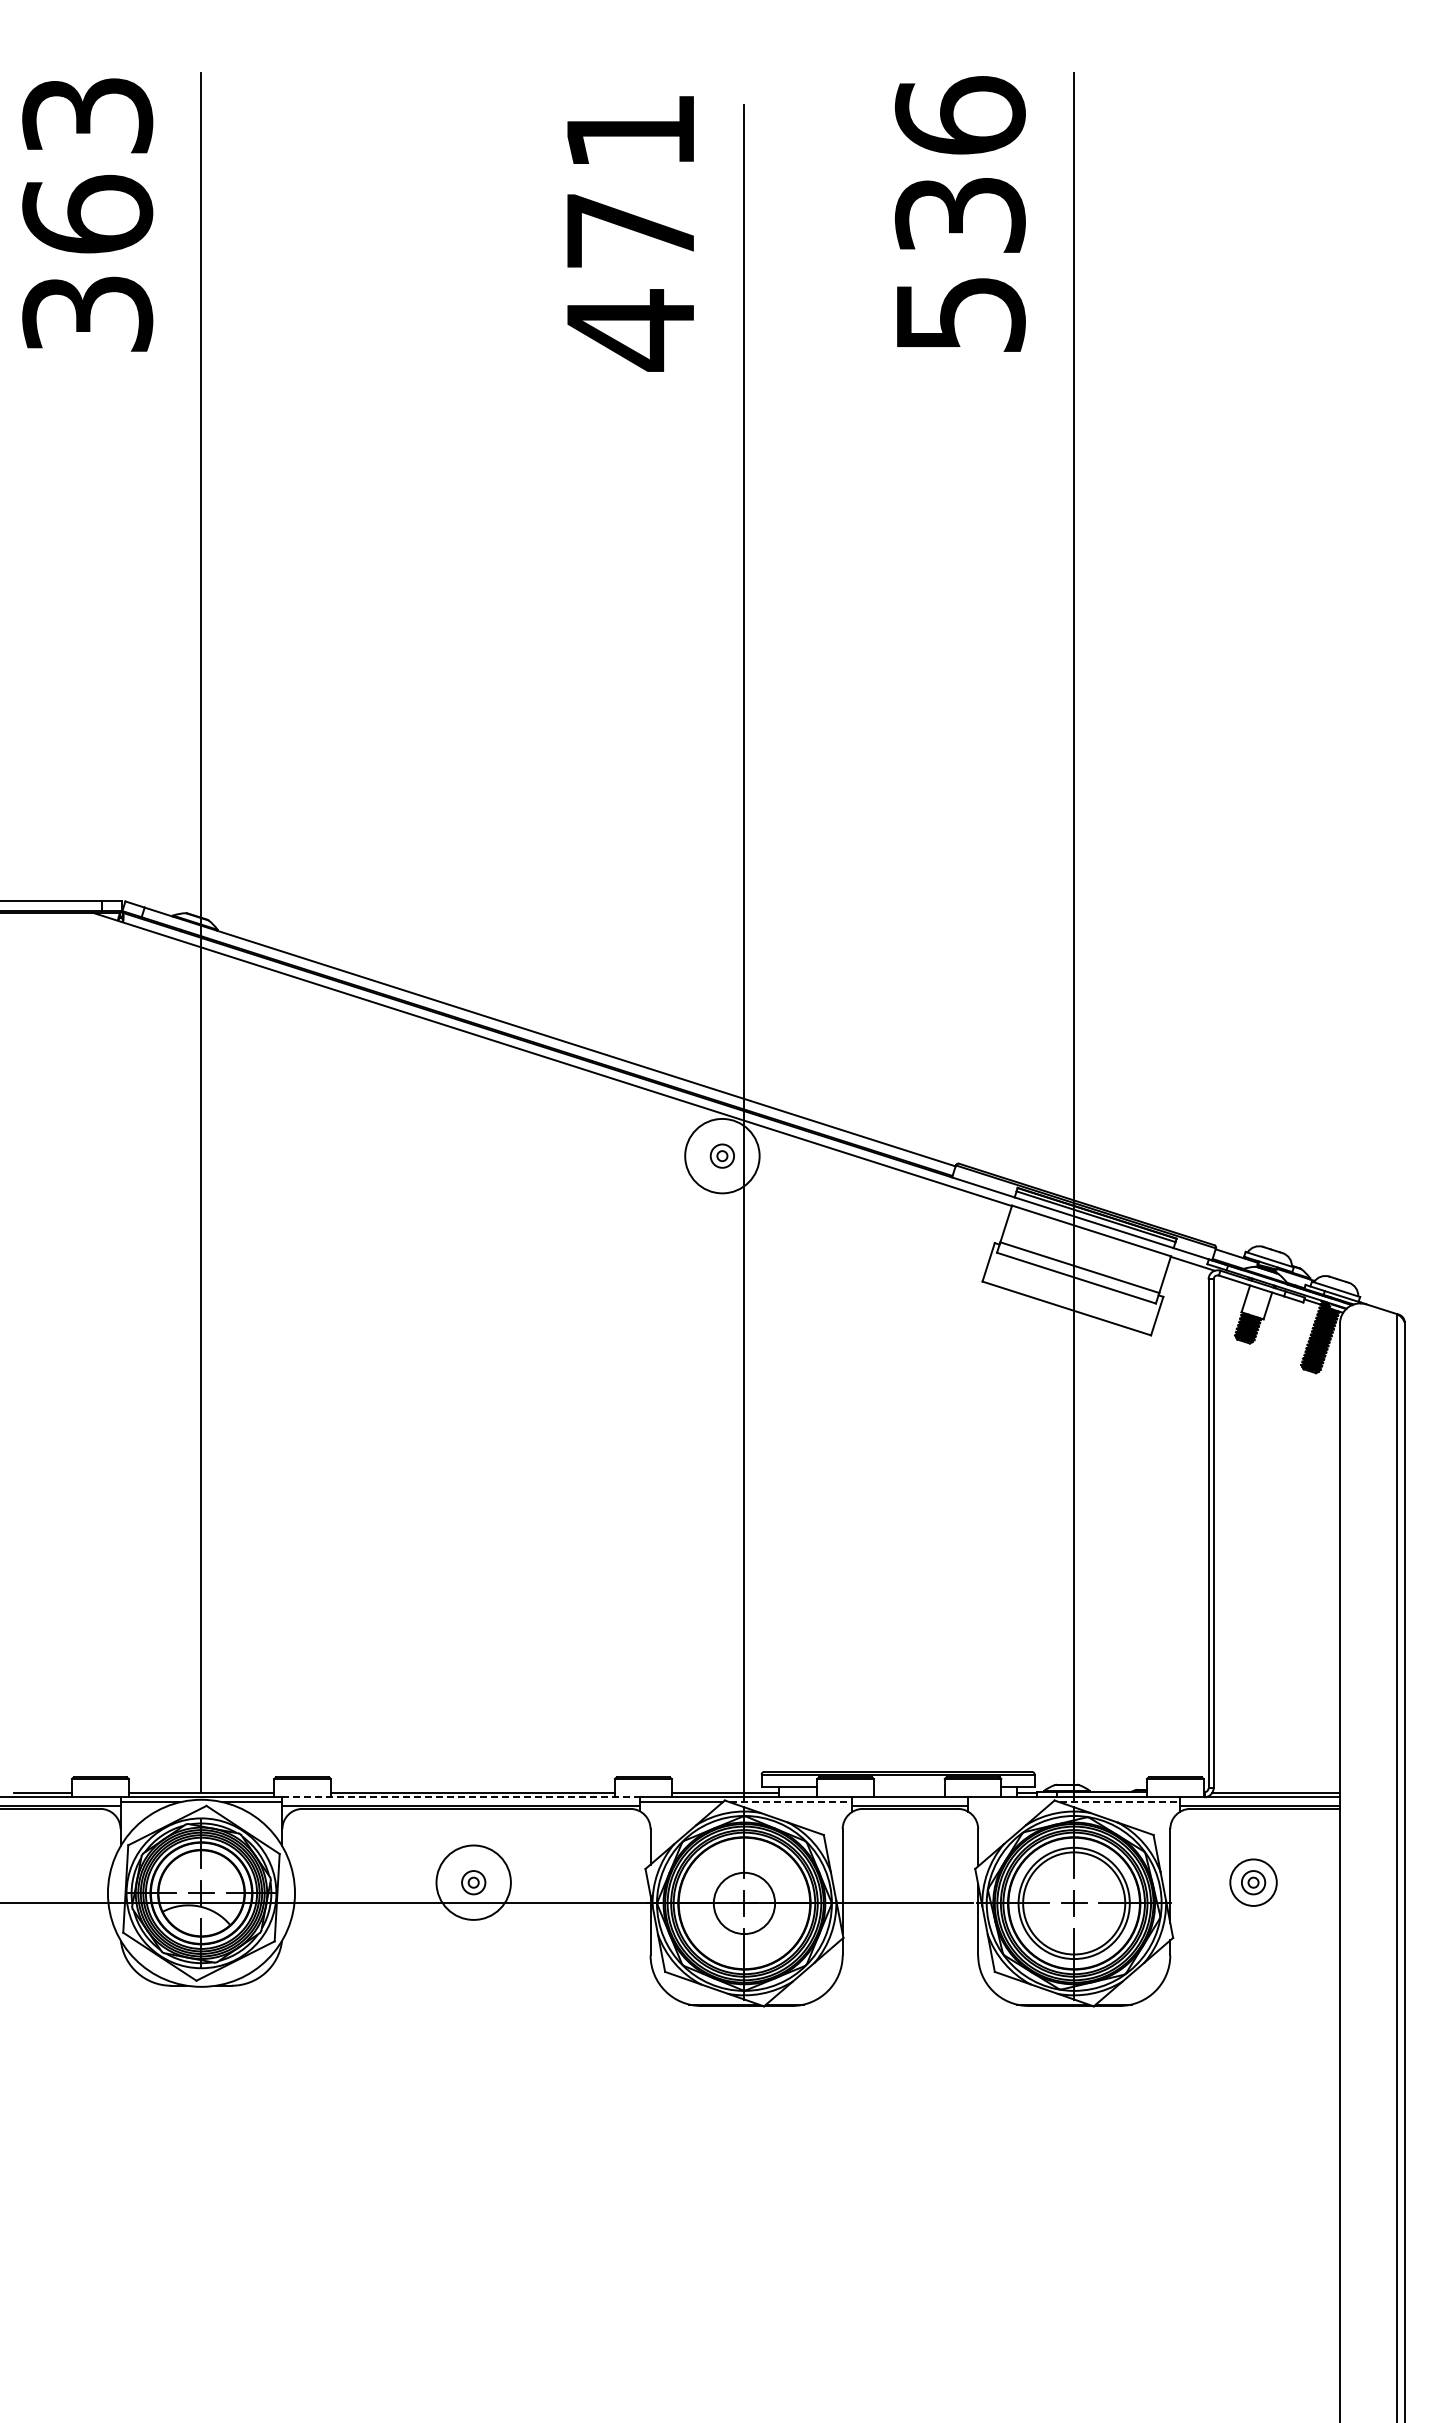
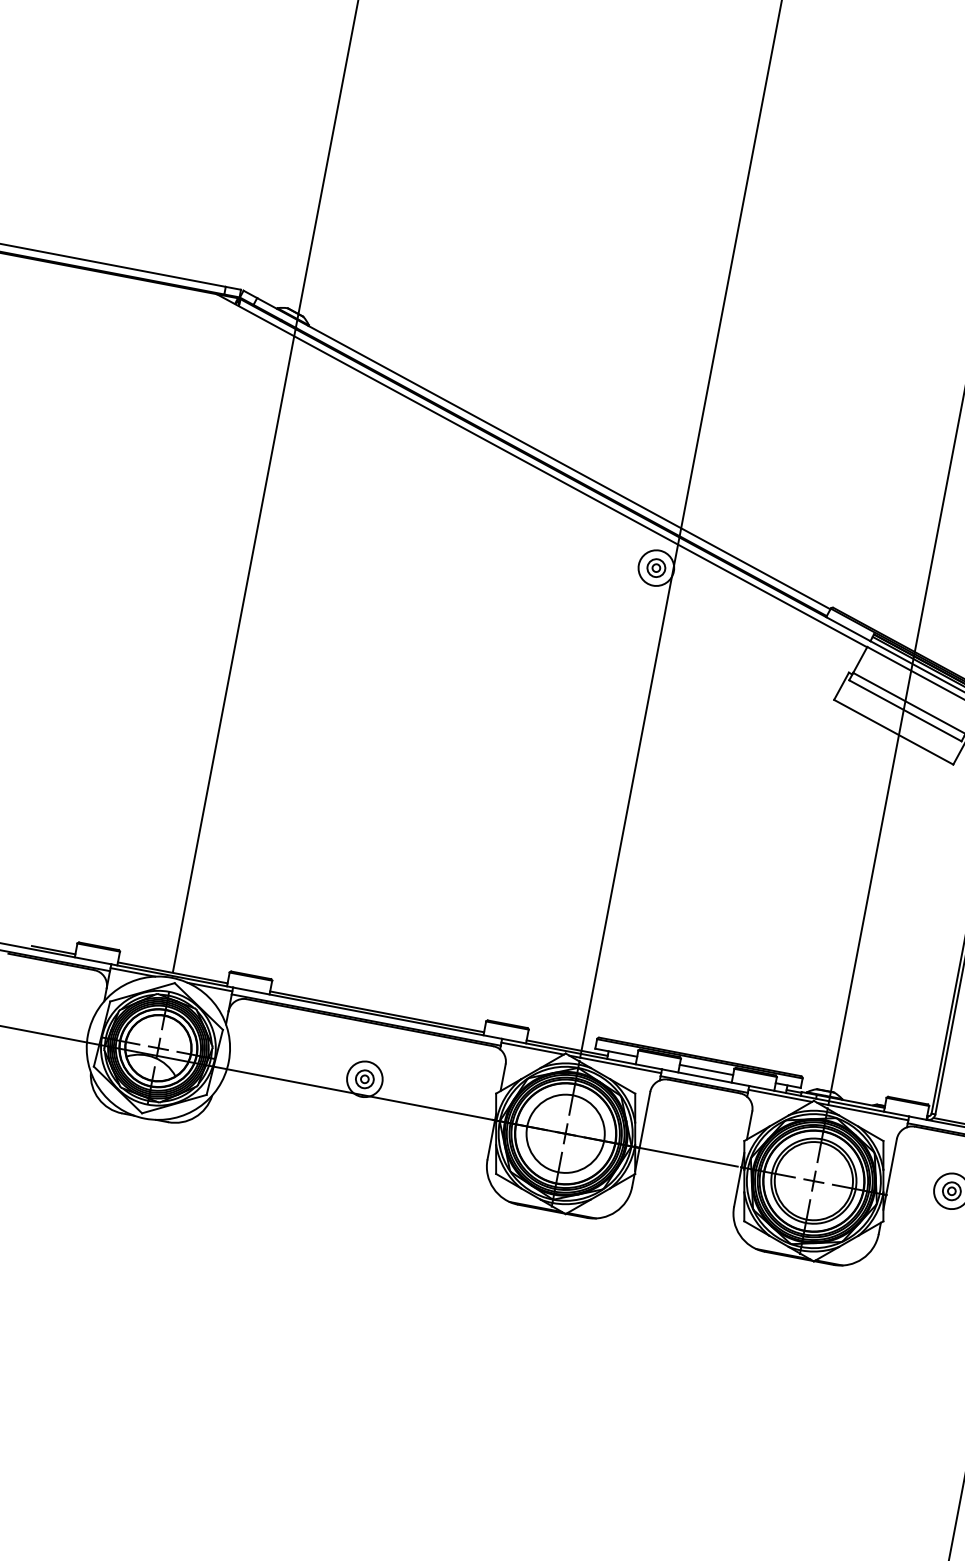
circle: (722, 1155) -> (656, 567), size x0.62
line: (908, 1787) -> (705, 1070), added
line: (461, 1797) -> (367, 1013), dashed -> solid
line: (791, 1802) -> (615, 1064), dashed -> solid
line: (1010, 1802) -> (780, 1096), added
line: (1120, 1802) -> (863, 1111), dashed -> solid
circle: (473, 1882) -> (364, 1079), size x0.62
circle: (744, 1903) -> (565, 1133), size x1.67

